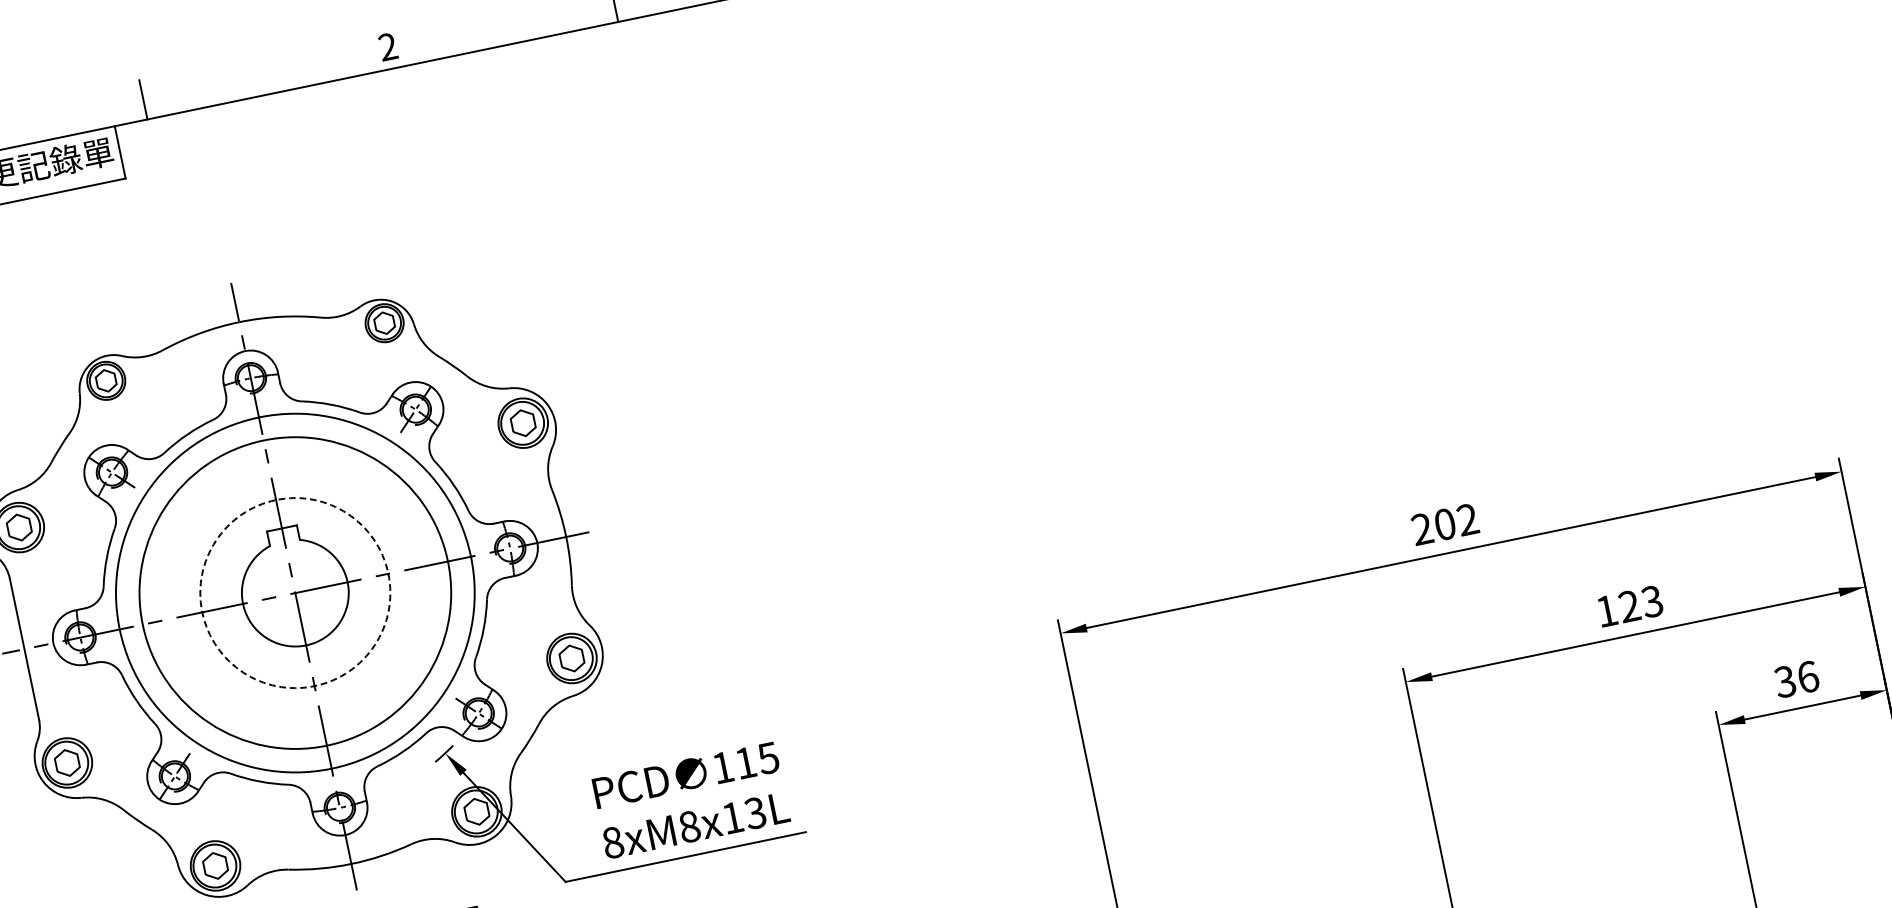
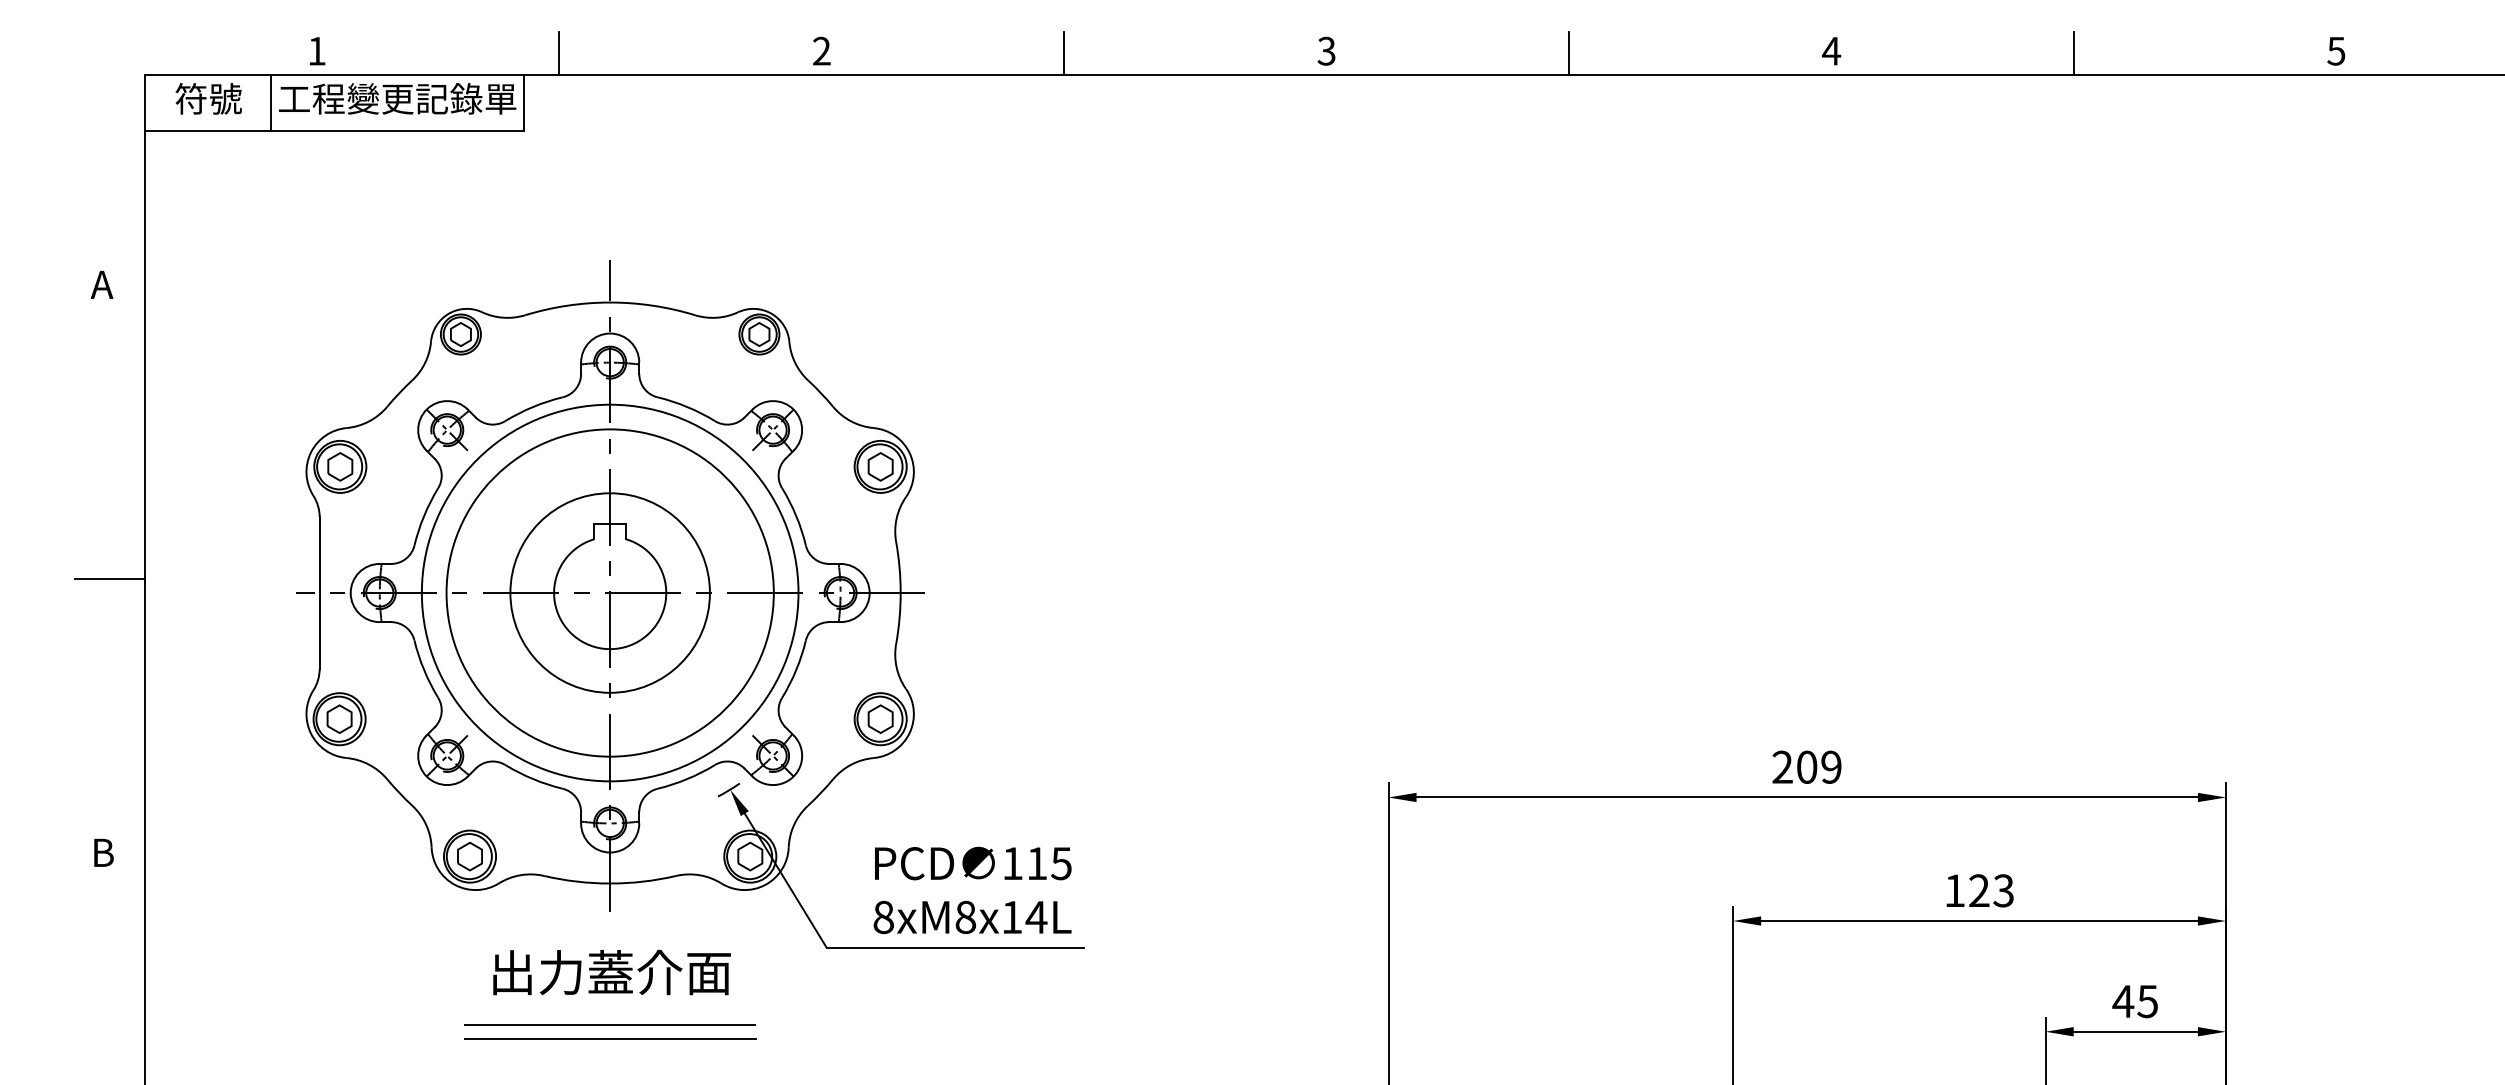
text: (1467, 519) -> (1831, 767), 202 -> 209
circle: (294, 592) -> (609, 592), dashed -> solid
text: (1796, 679) -> (2135, 1001), 36 -> 45
text: (755, 813) -> (1036, 917), 8xM8x13L -> 8xM8x14L

